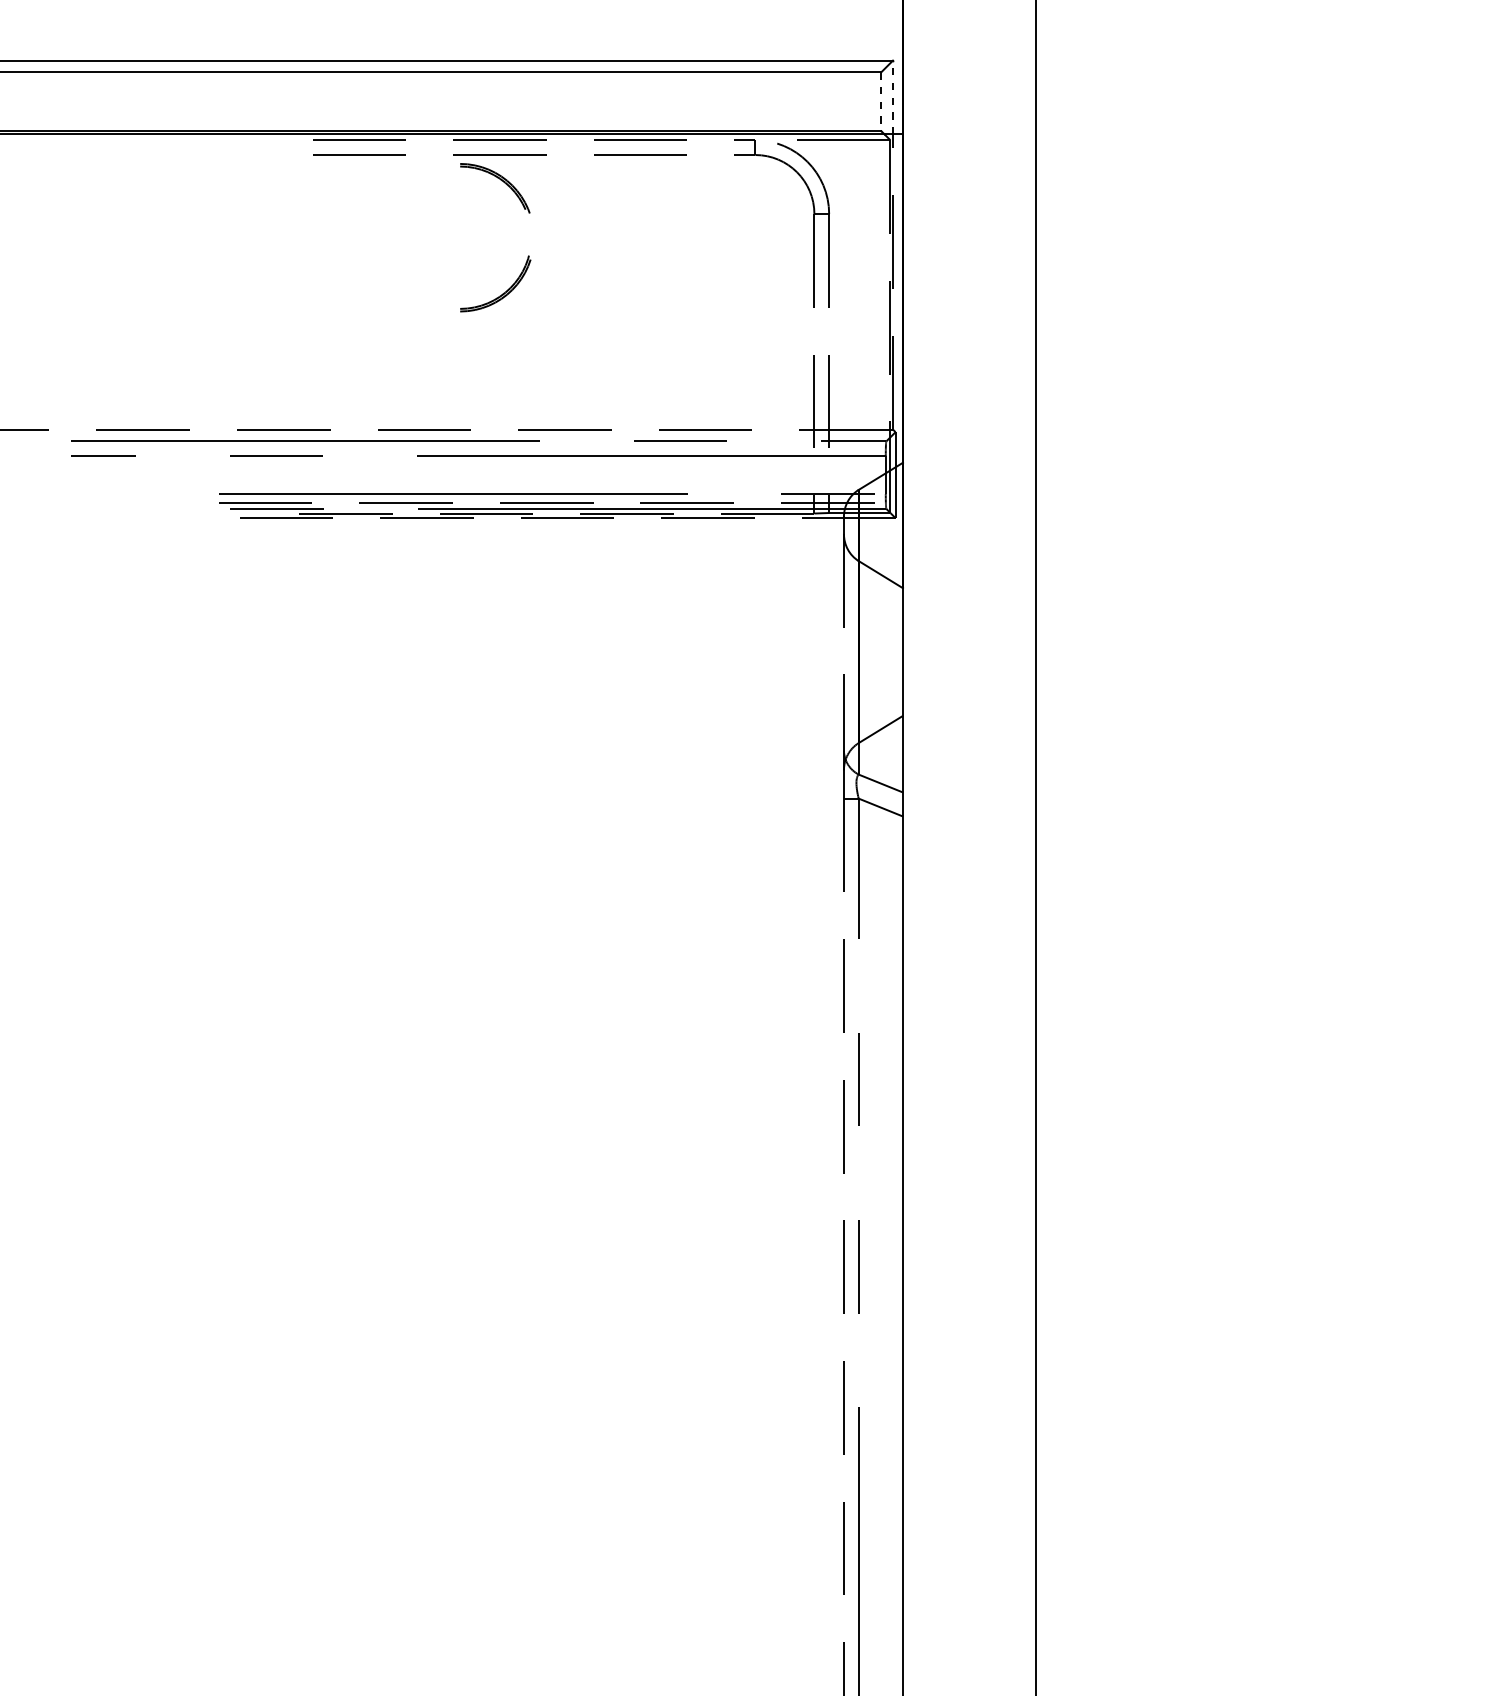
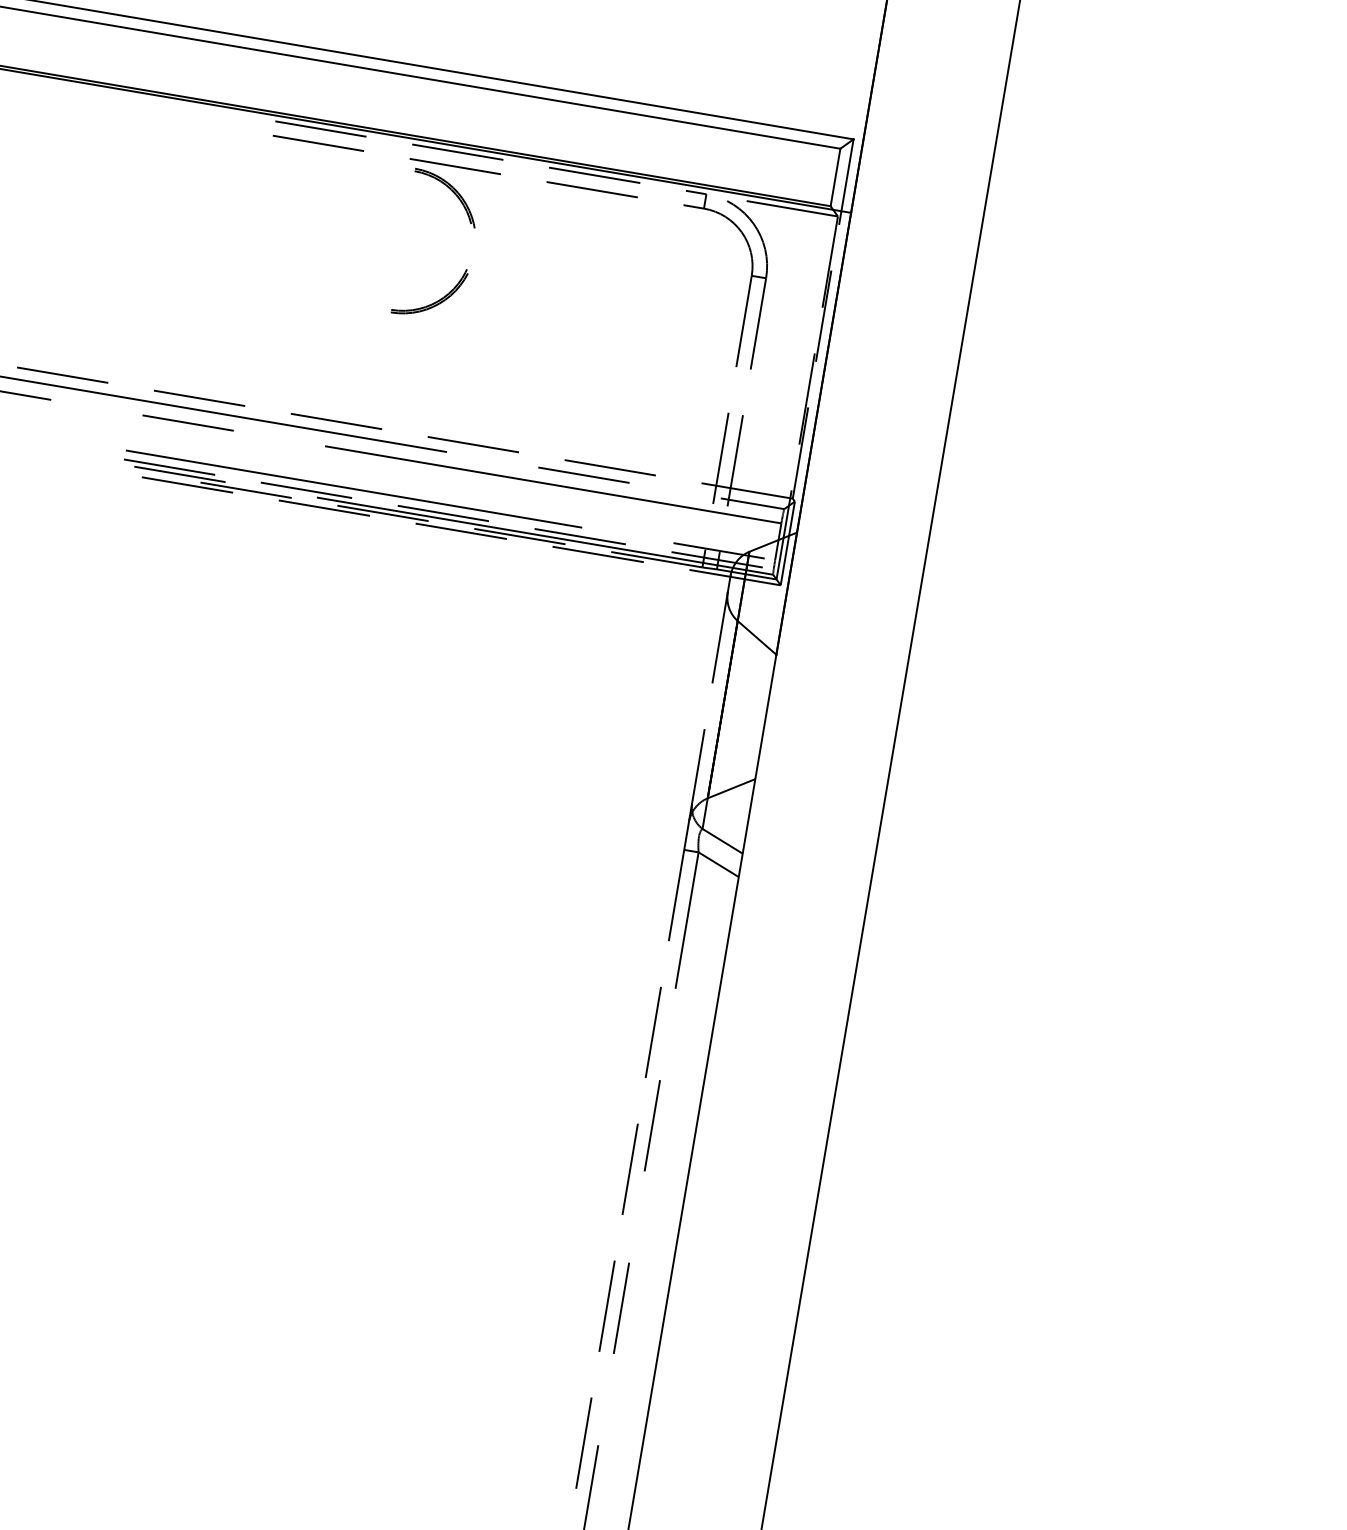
line: (893, 97) -> (847, 175), dashed -> solid
line: (881, 101) -> (835, 177), dashed -> solid

